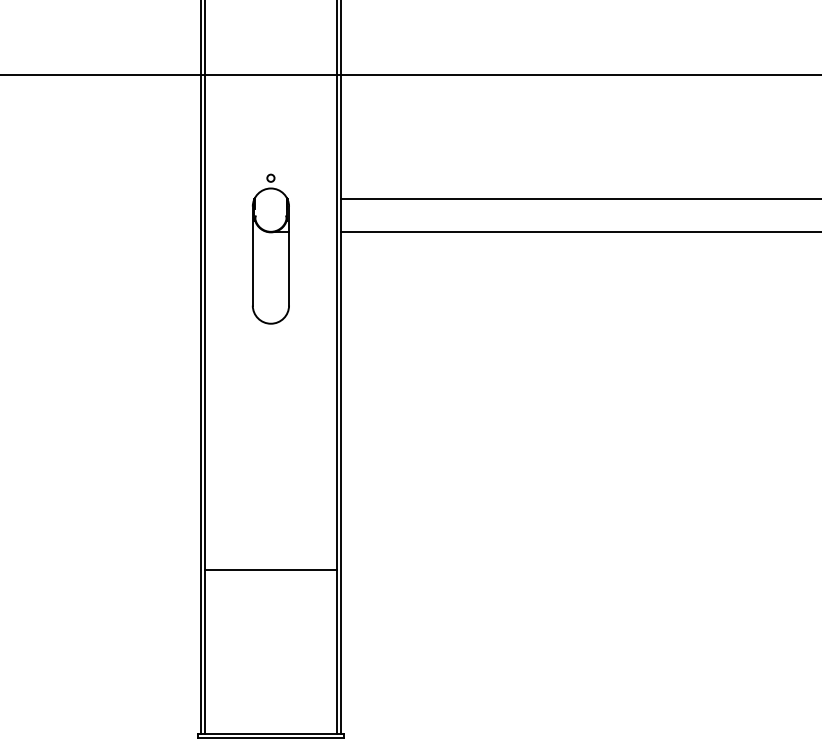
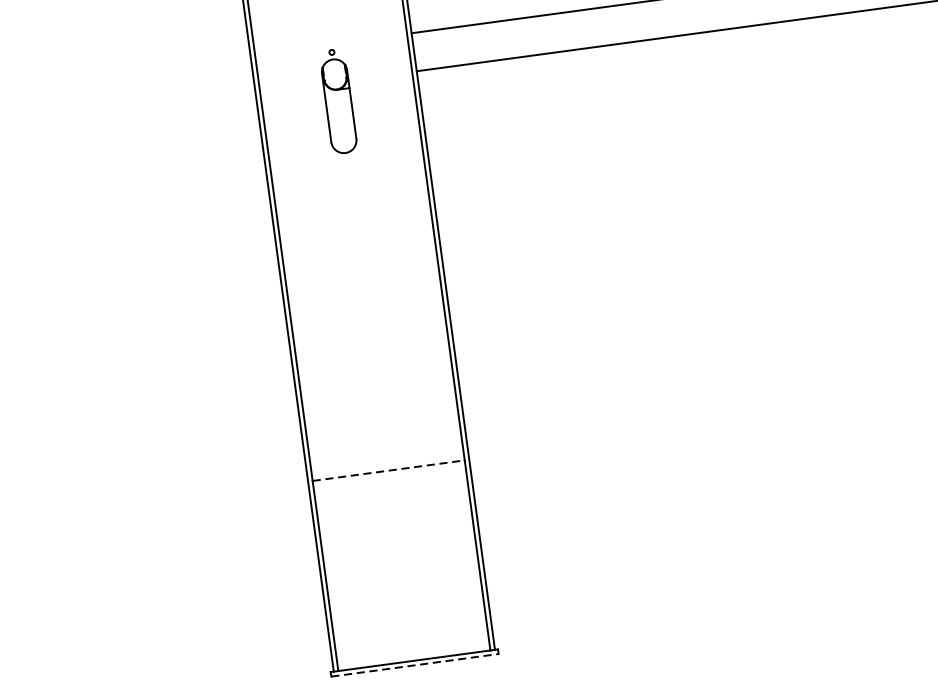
part: (270, 248) -> (338, 100), size x0.6
line: (270, 569) -> (388, 470), solid -> dashed
line: (270, 738) -> (414, 665), solid -> dashed

